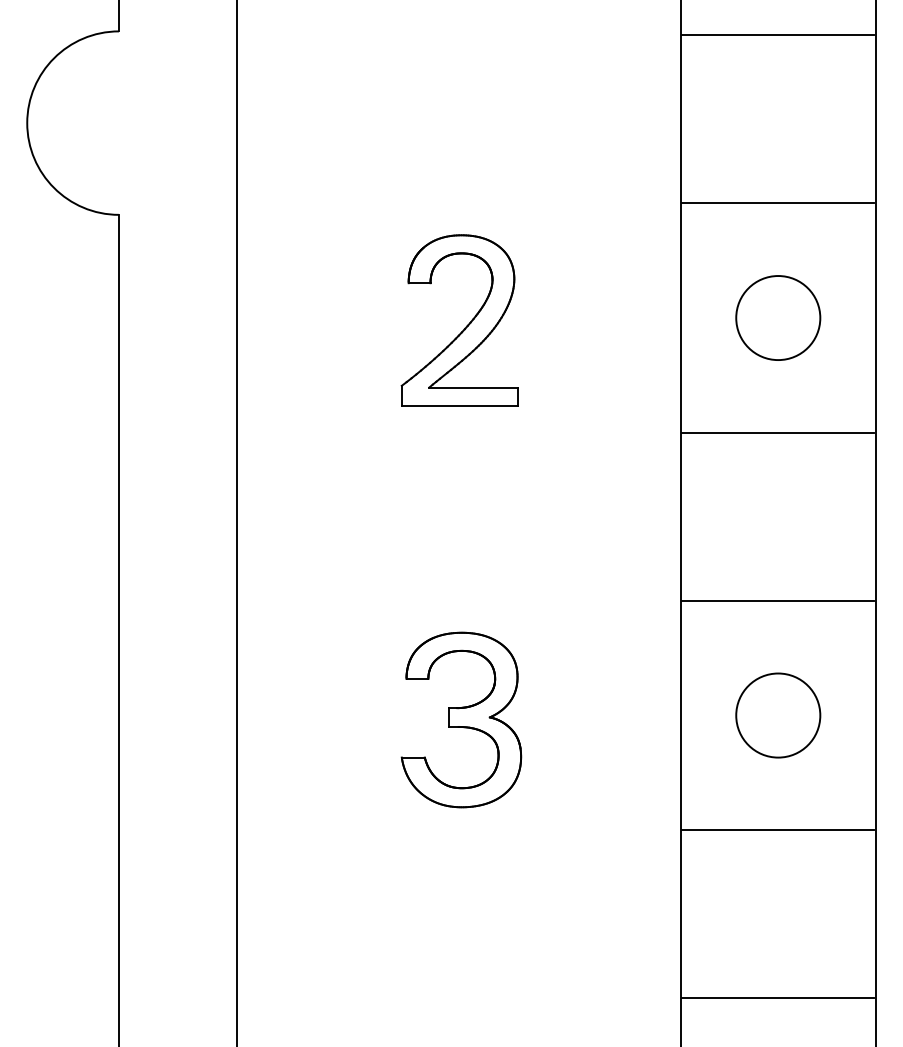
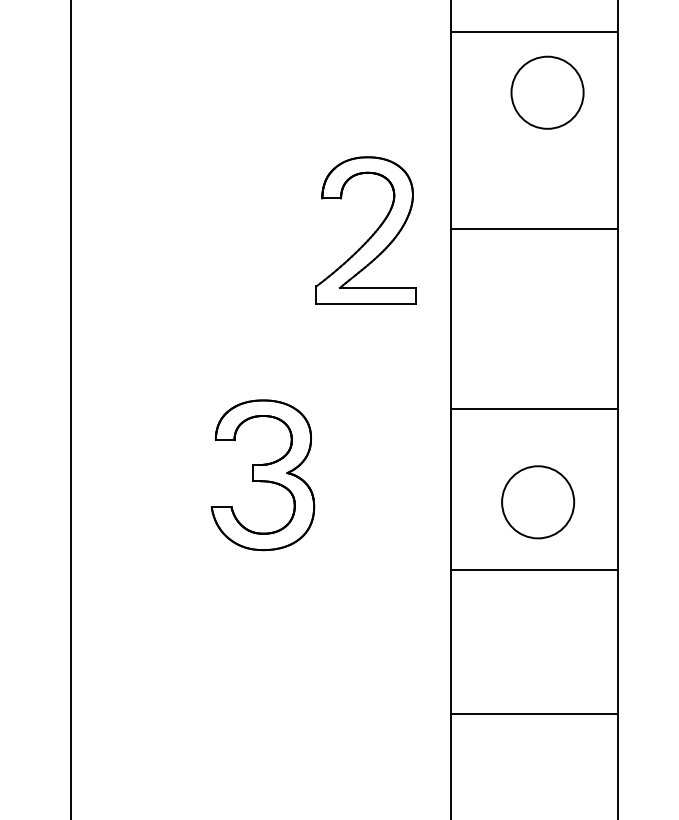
circle: (778, 317) -> (547, 92), moved
part: (465, 326) -> (371, 235), moved
line: (778, 600) -> (534, 408), moved
circle: (778, 715) -> (538, 502), moved

